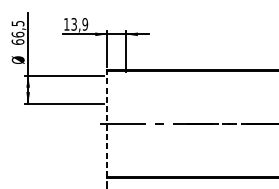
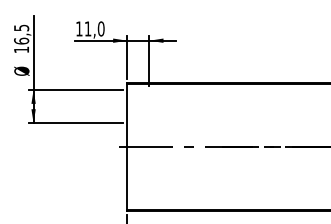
text: (79, 24) -> (94, 28), 13,9 -> 11,0
text: (17, 41) -> (21, 49), 66,5 -> 16,5
line: (107, 124) -> (127, 147), dashed -> solid

